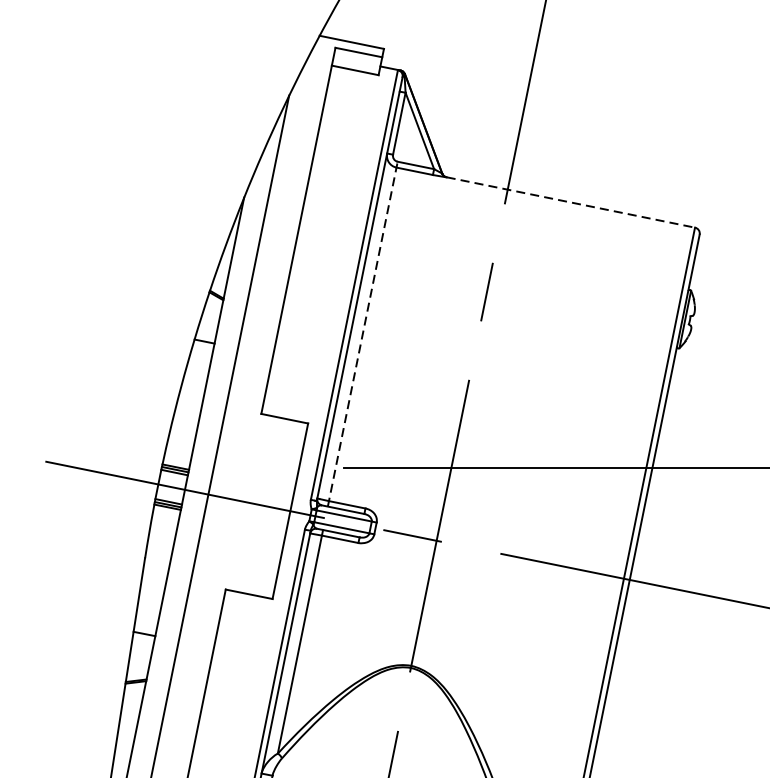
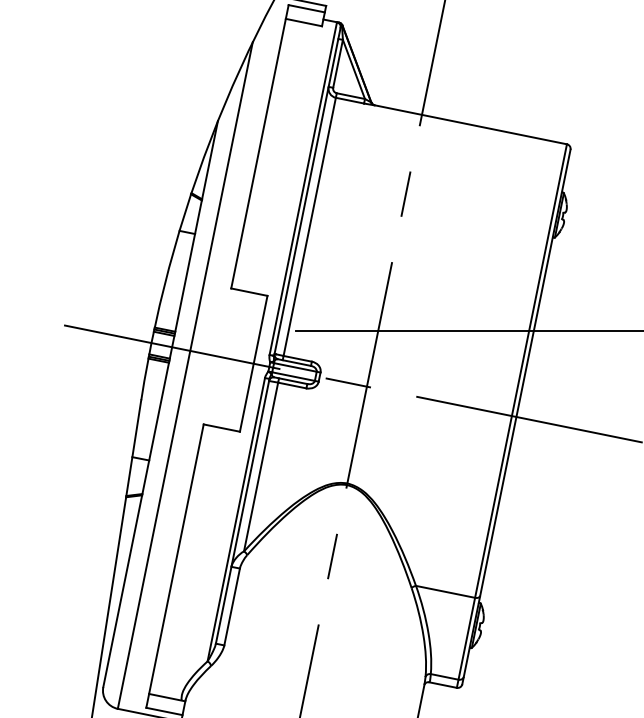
line: (571, 202) -> (471, 124), dashed -> solid
line: (362, 333) -> (309, 226), dashed -> solid

